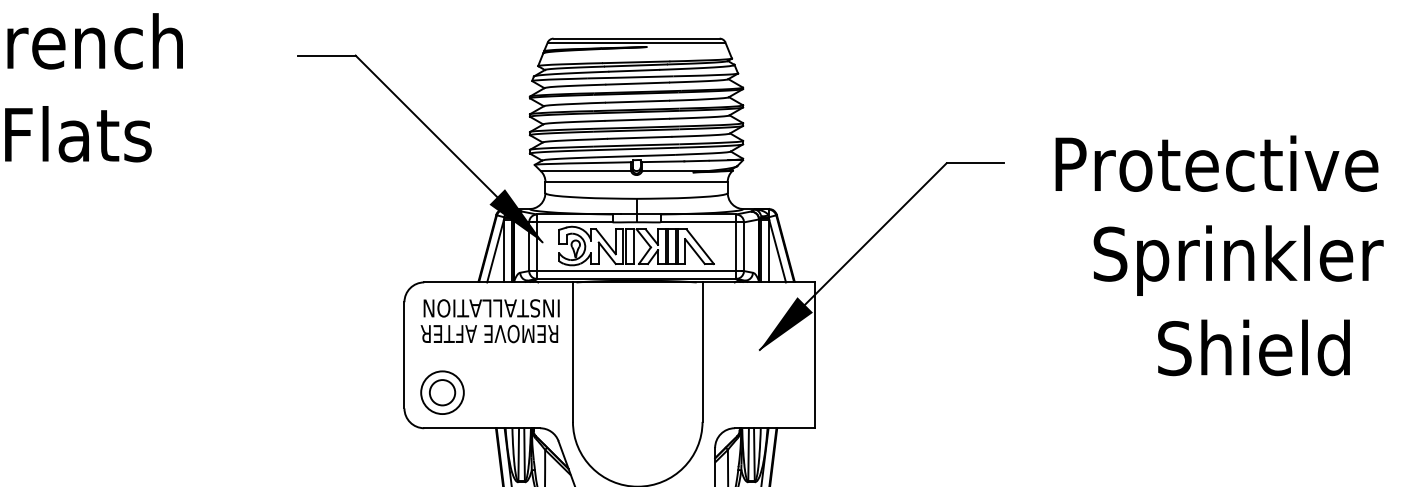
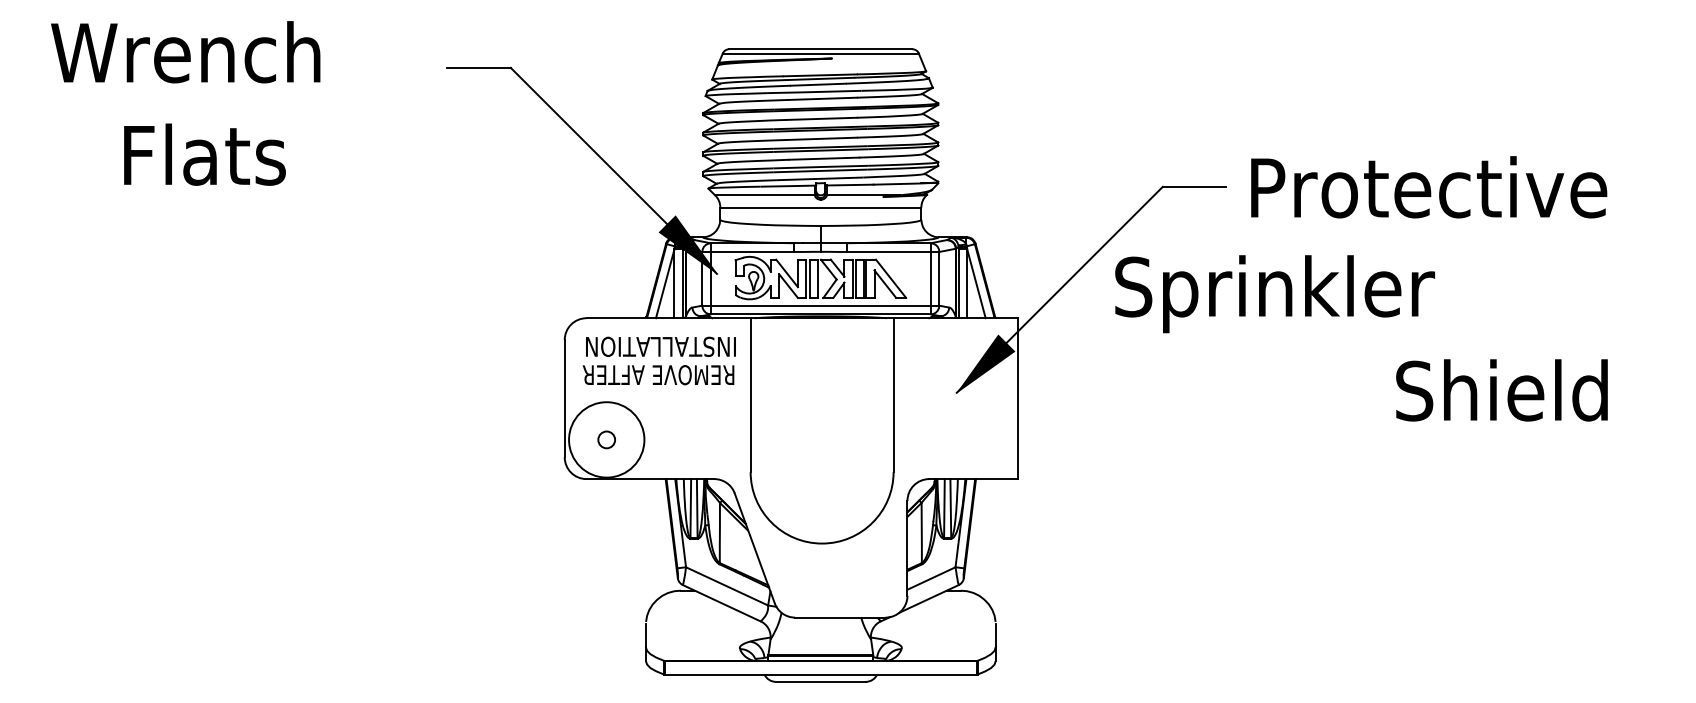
text: (1217, 163) -> (1429, 187), moved
text: (1239, 260) -> (1275, 294), moved
circle: (442, 392) -> (606, 439), size x0.6
circle: (442, 392) -> (606, 439), size x1.6

